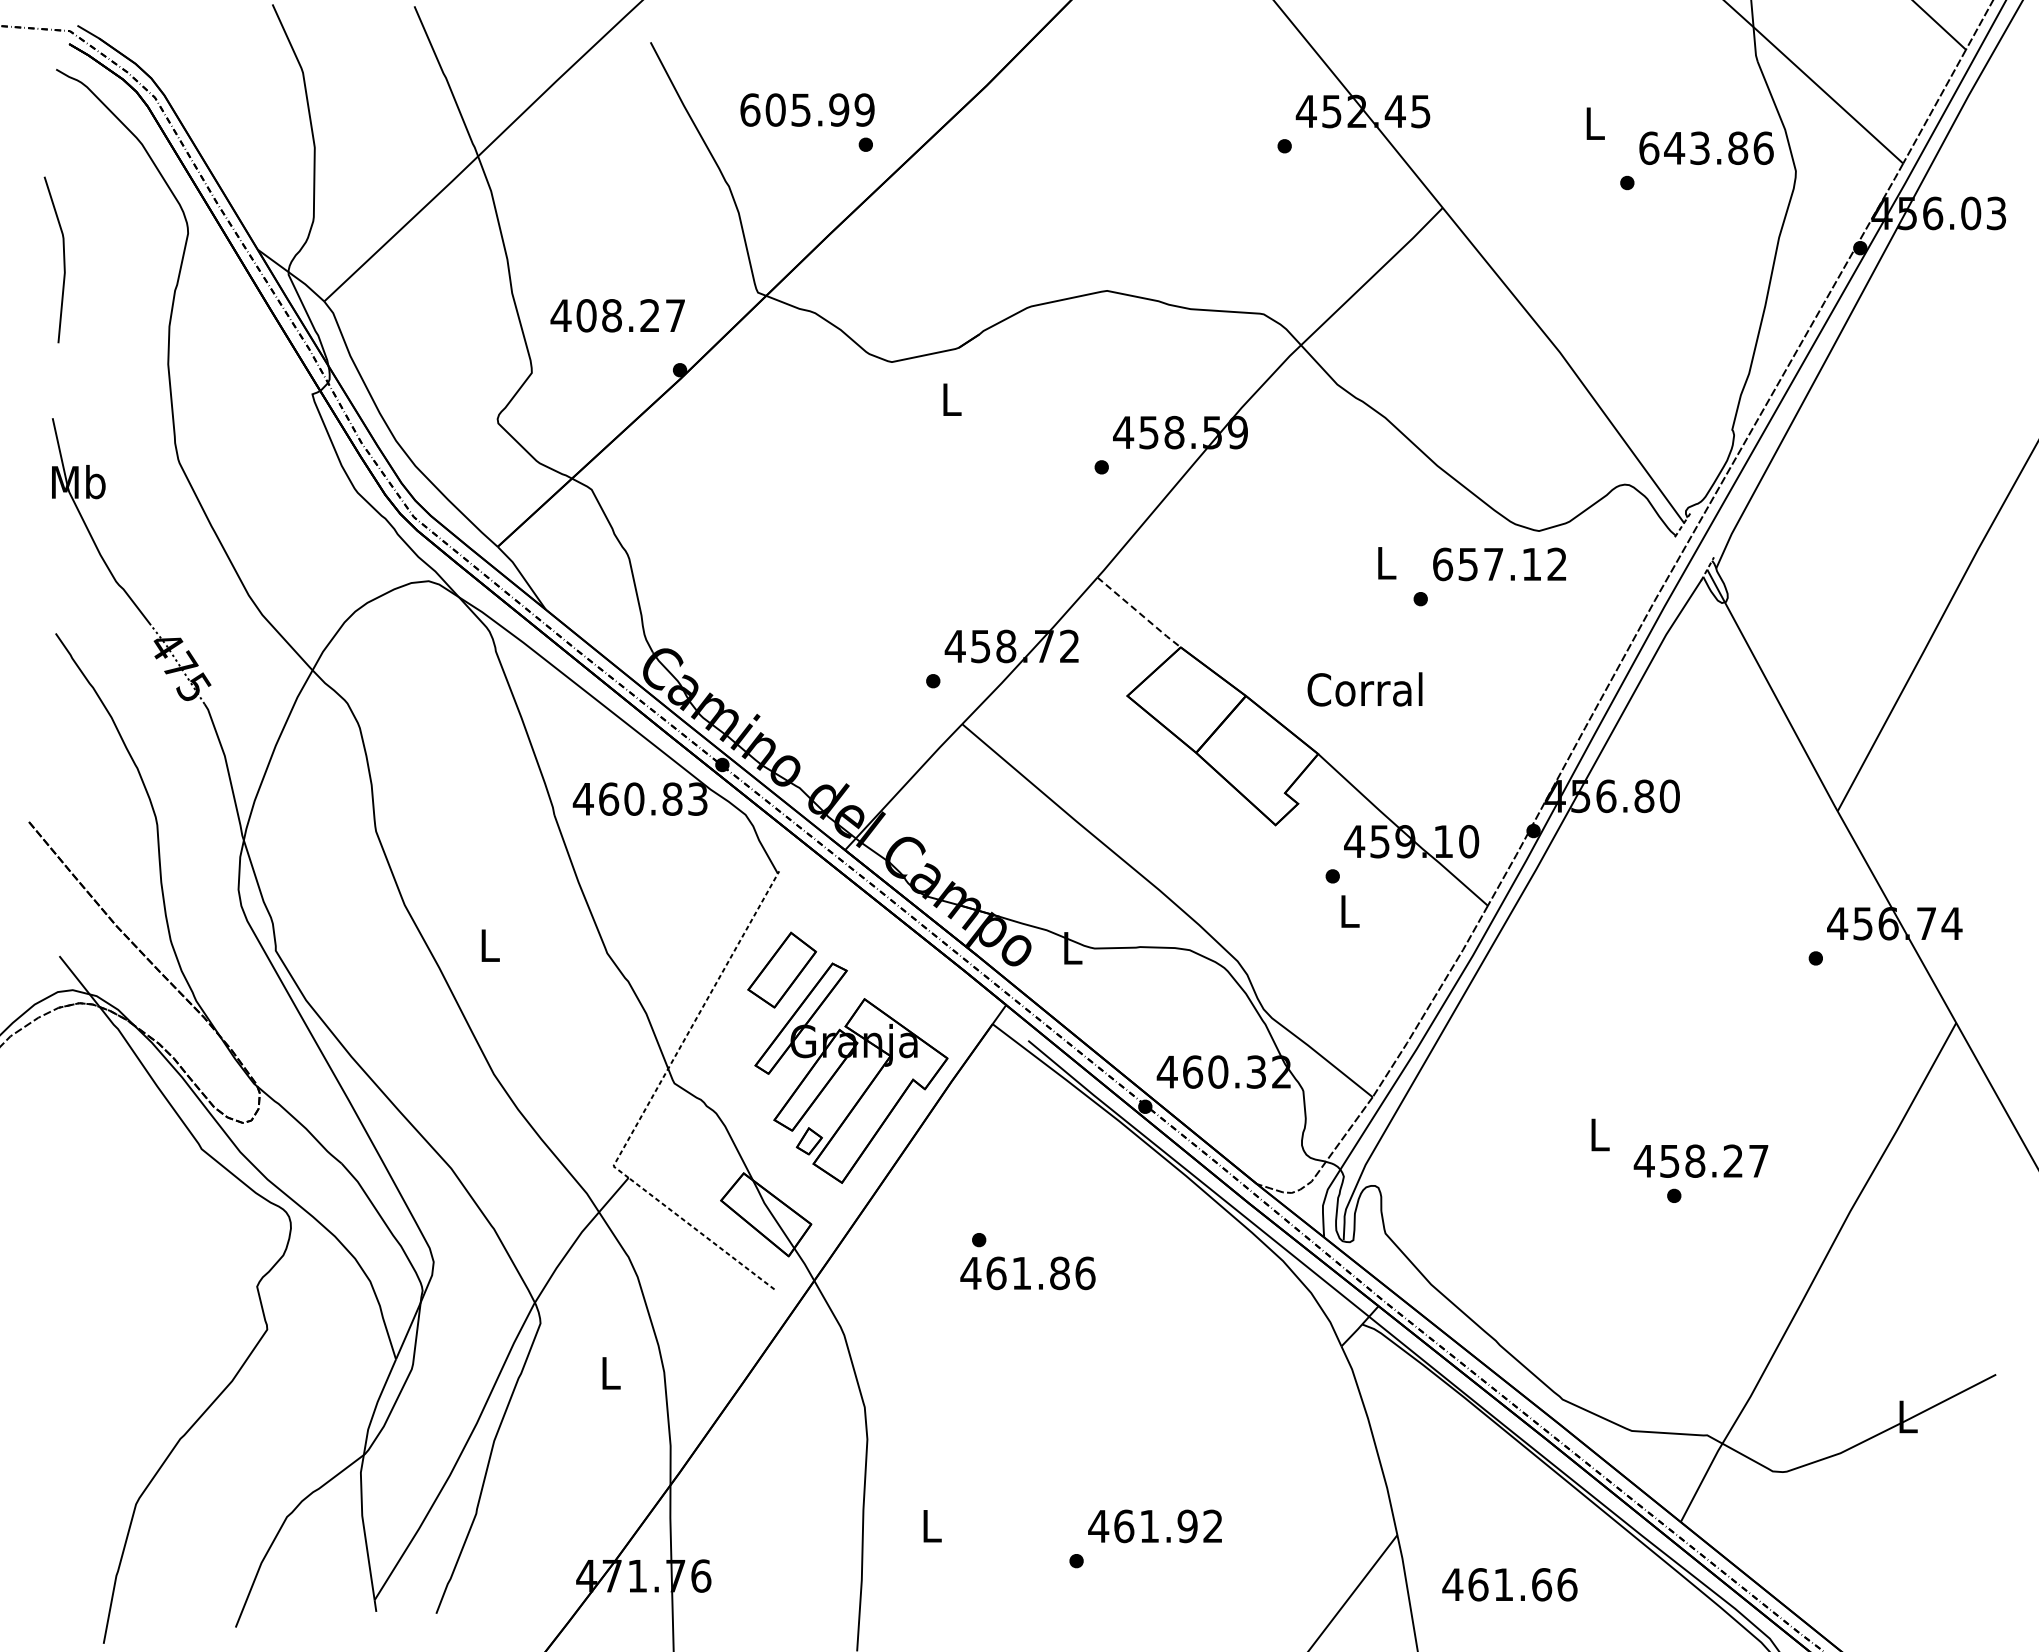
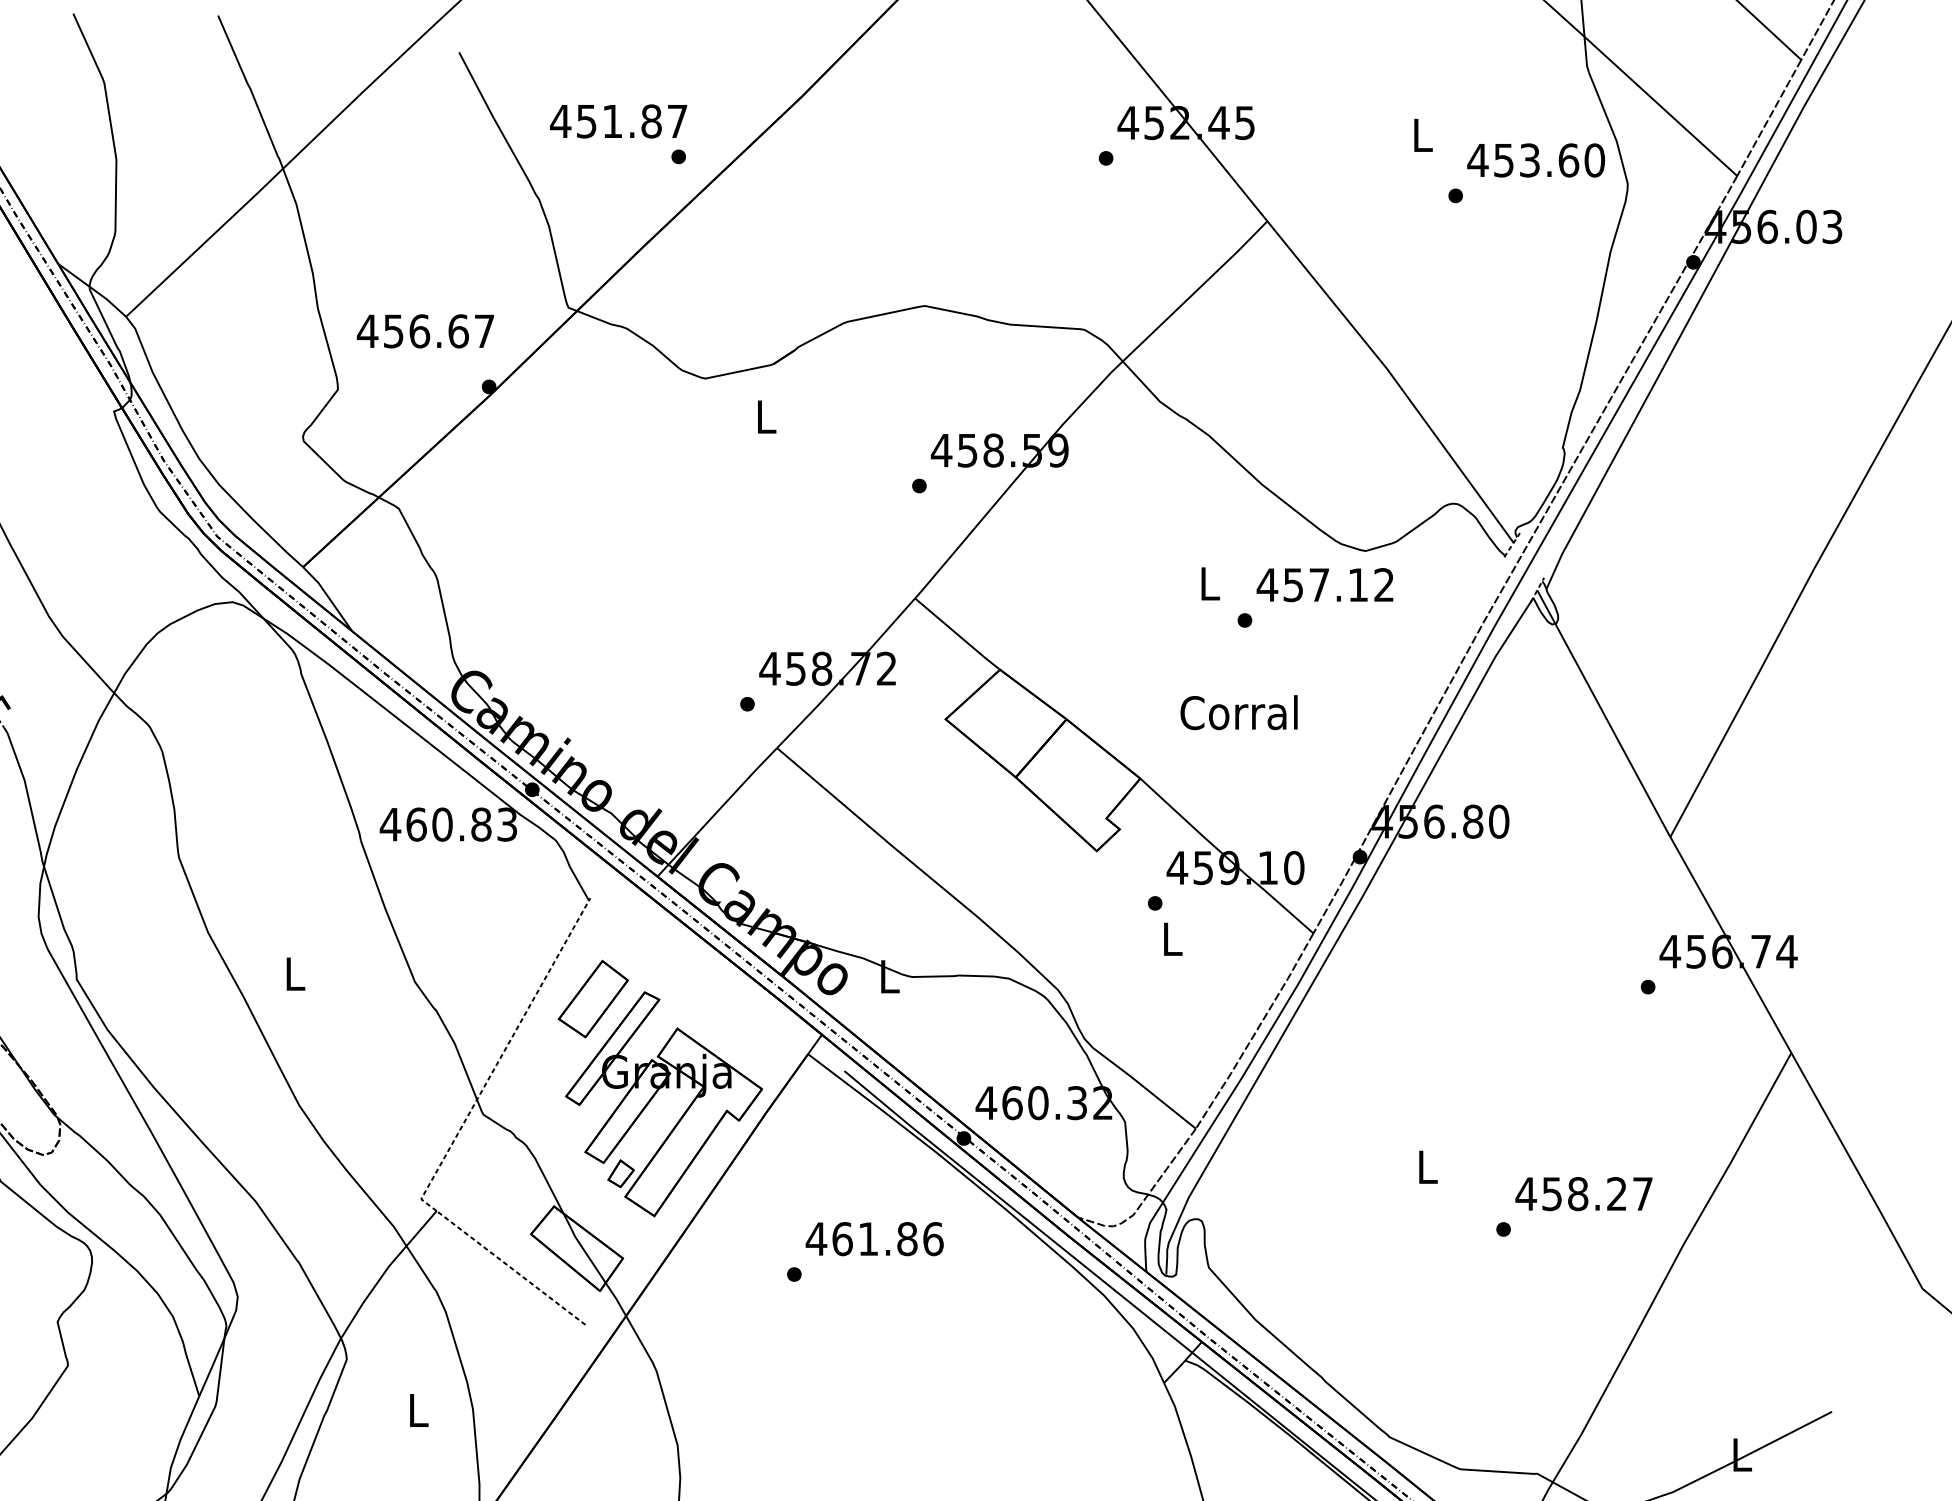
text: (806, 109) -> (618, 120), 605.99 -> 451.87
text: (1705, 148) -> (1535, 160), 643.86 -> 453.60
text: (618, 315) -> (426, 331), 408.27 -> 456.67
text: (1442, 564) -> (1267, 585), 657.12 -> 457.12
line: (1139, 613) -> (957, 635), dashed -> solid
text: (1364, 689) -> (1238, 712), moved
text: (1700, 1160) -> (1583, 1193), moved
text: (1027, 1273) -> (874, 1239), moved

